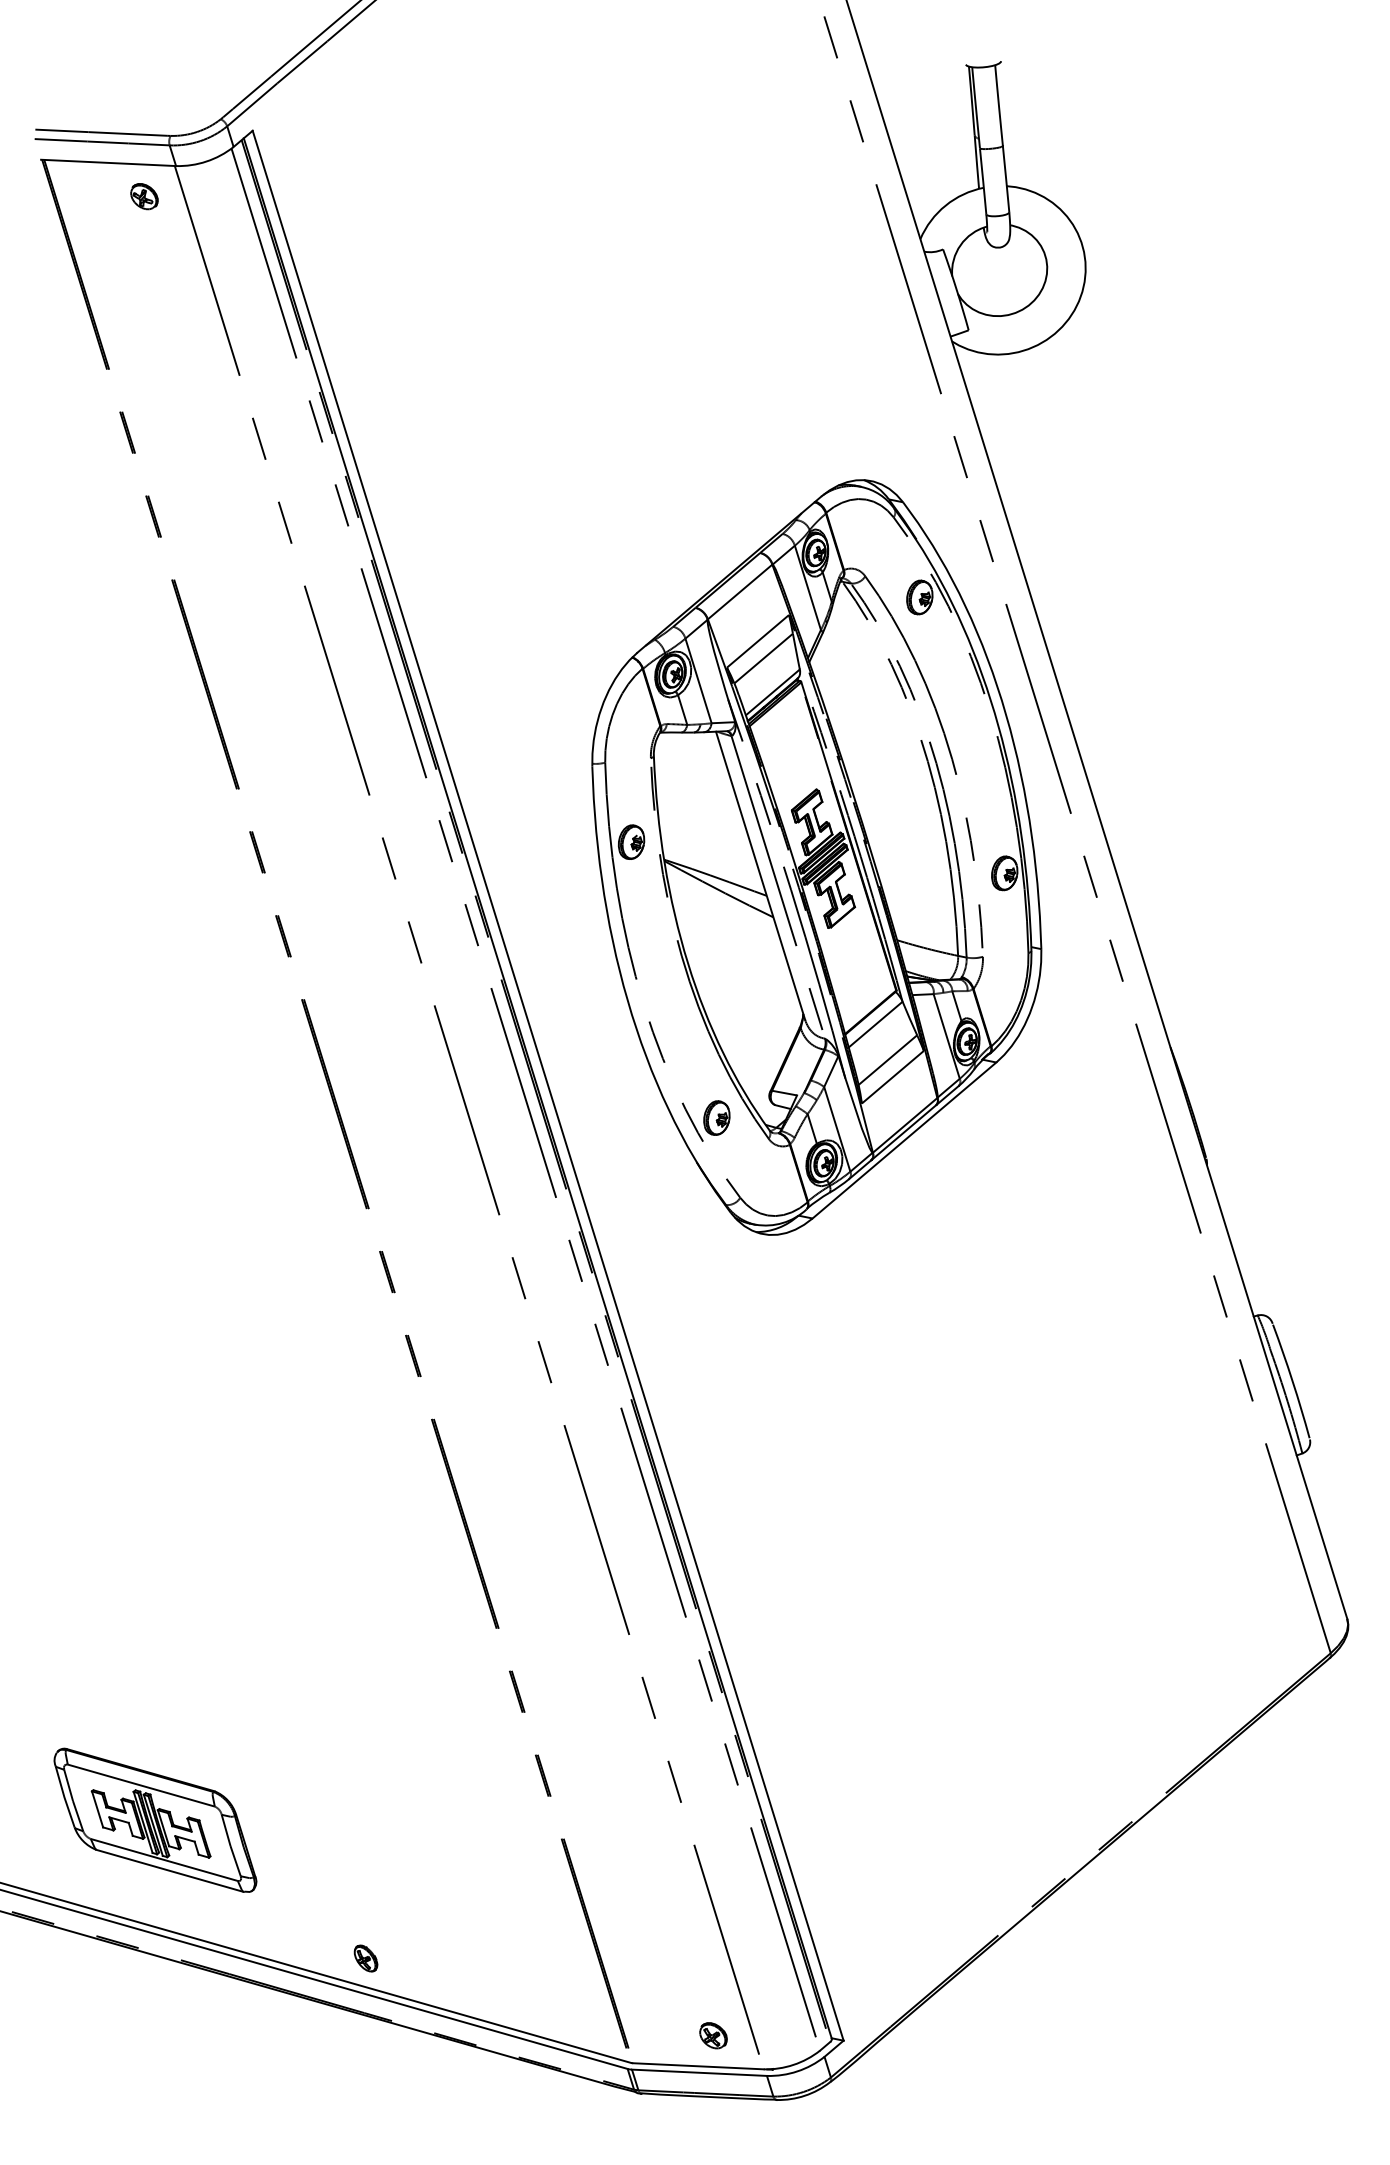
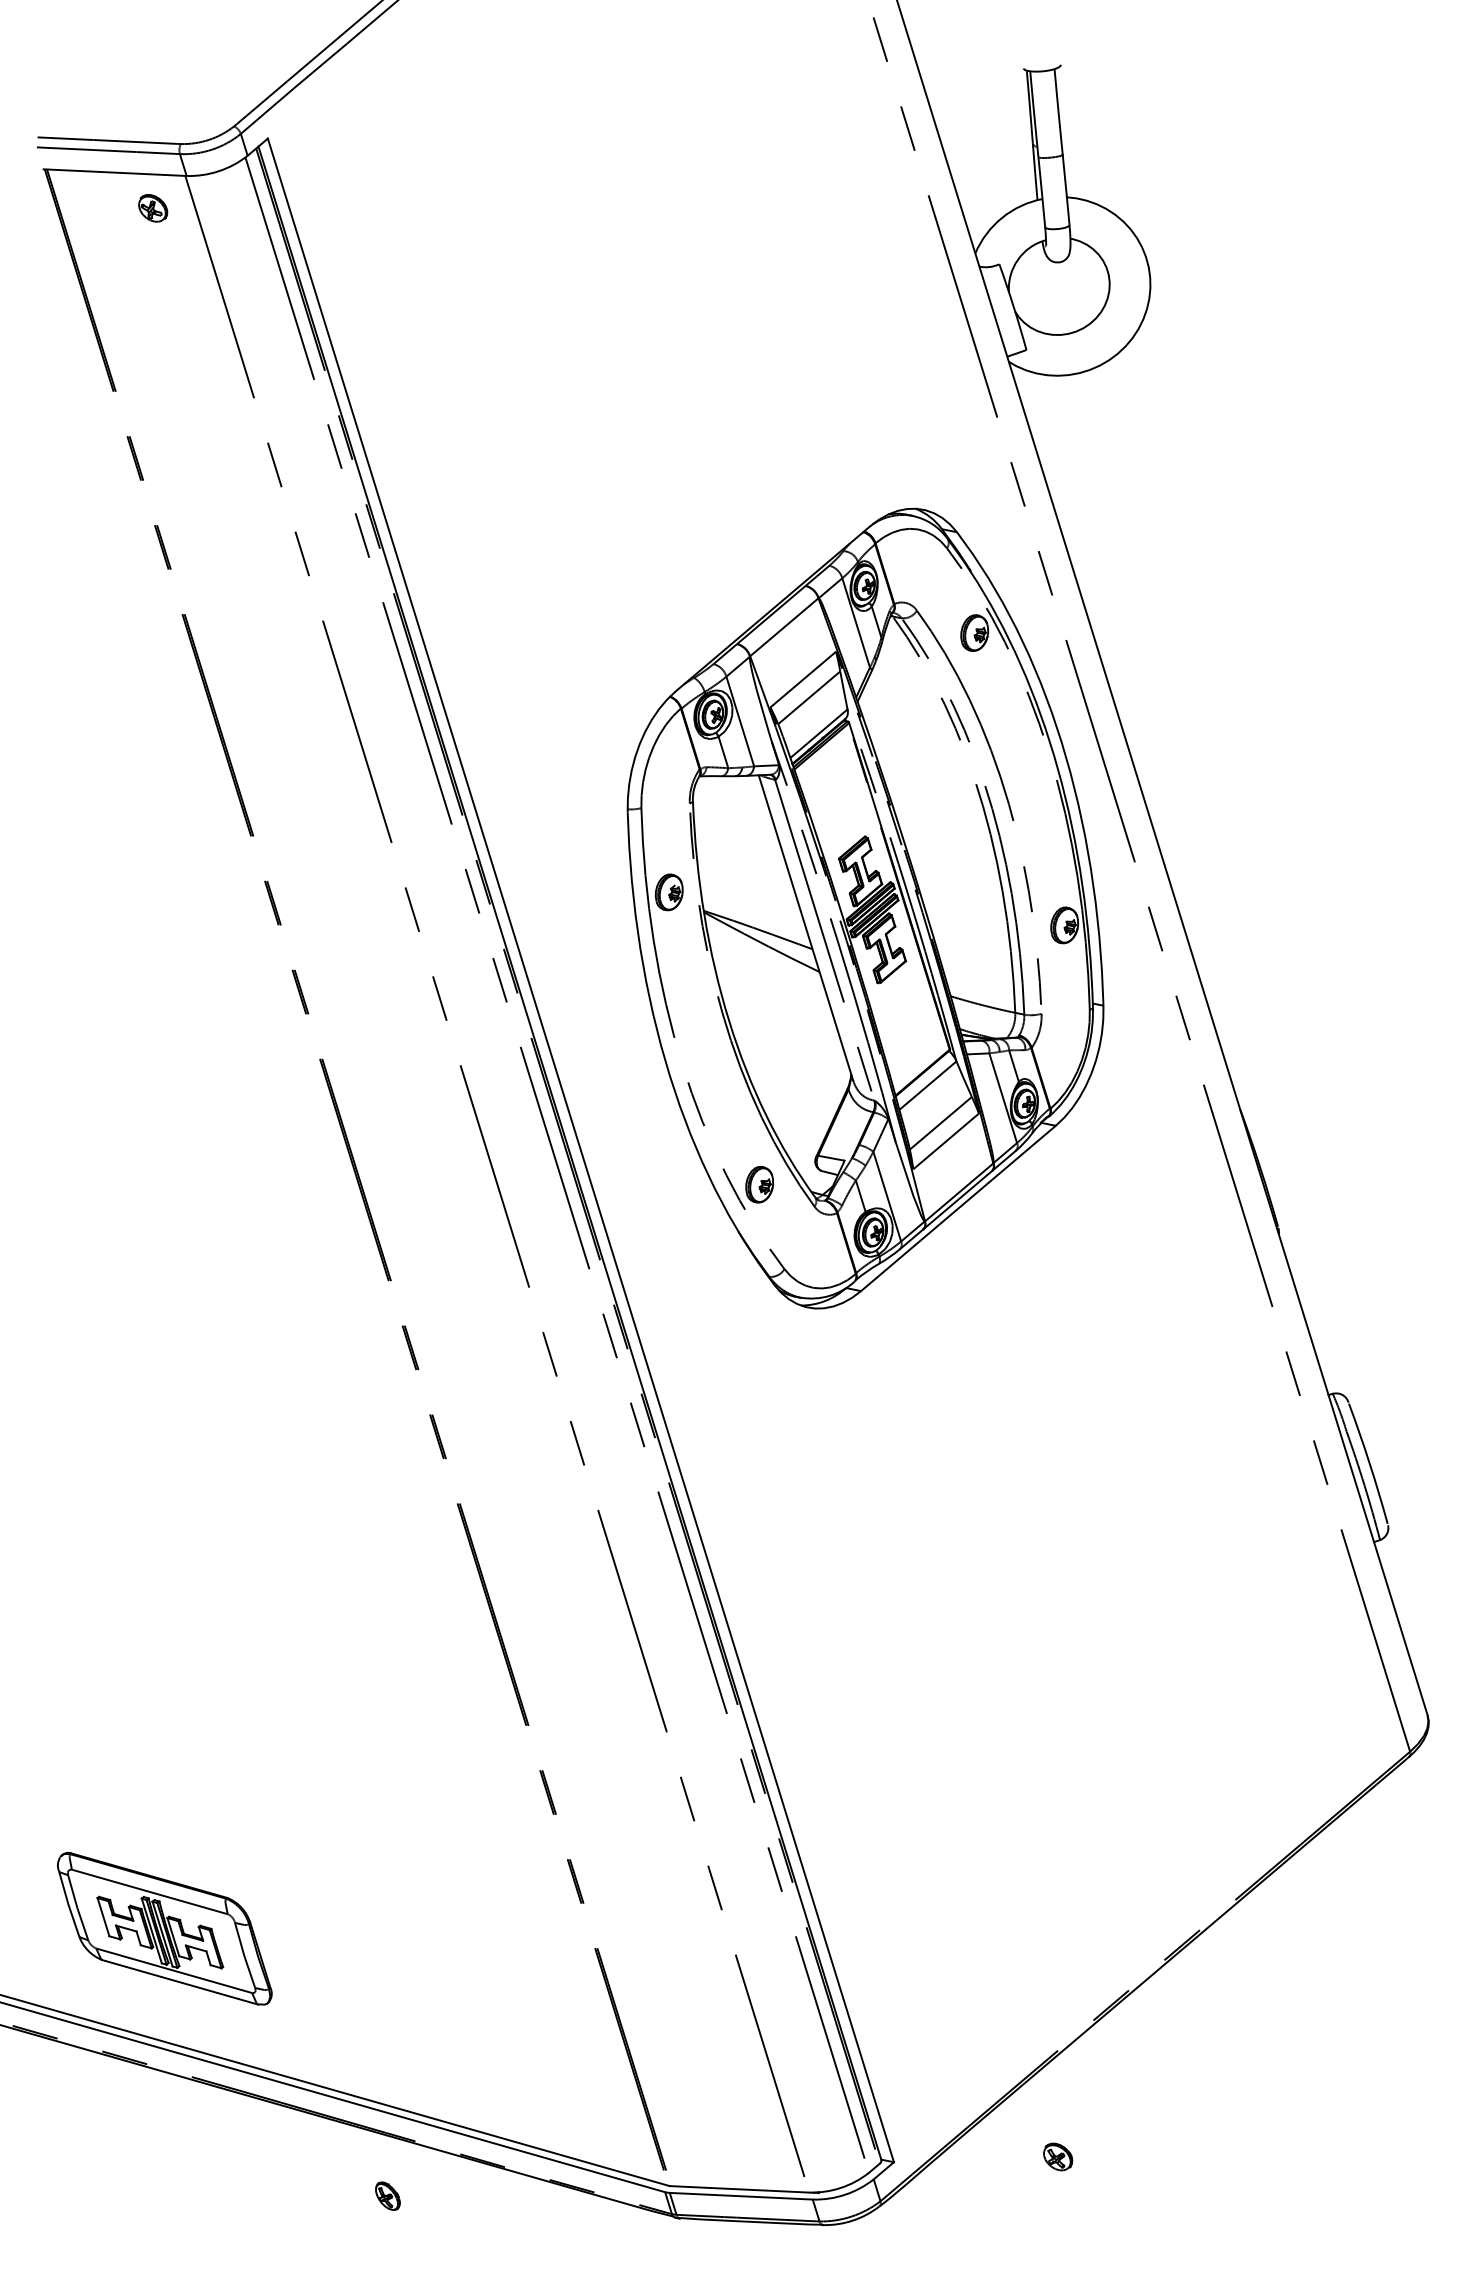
part: (365, 1957) -> (387, 2195), moved
part: (713, 2035) -> (1058, 2156), moved

